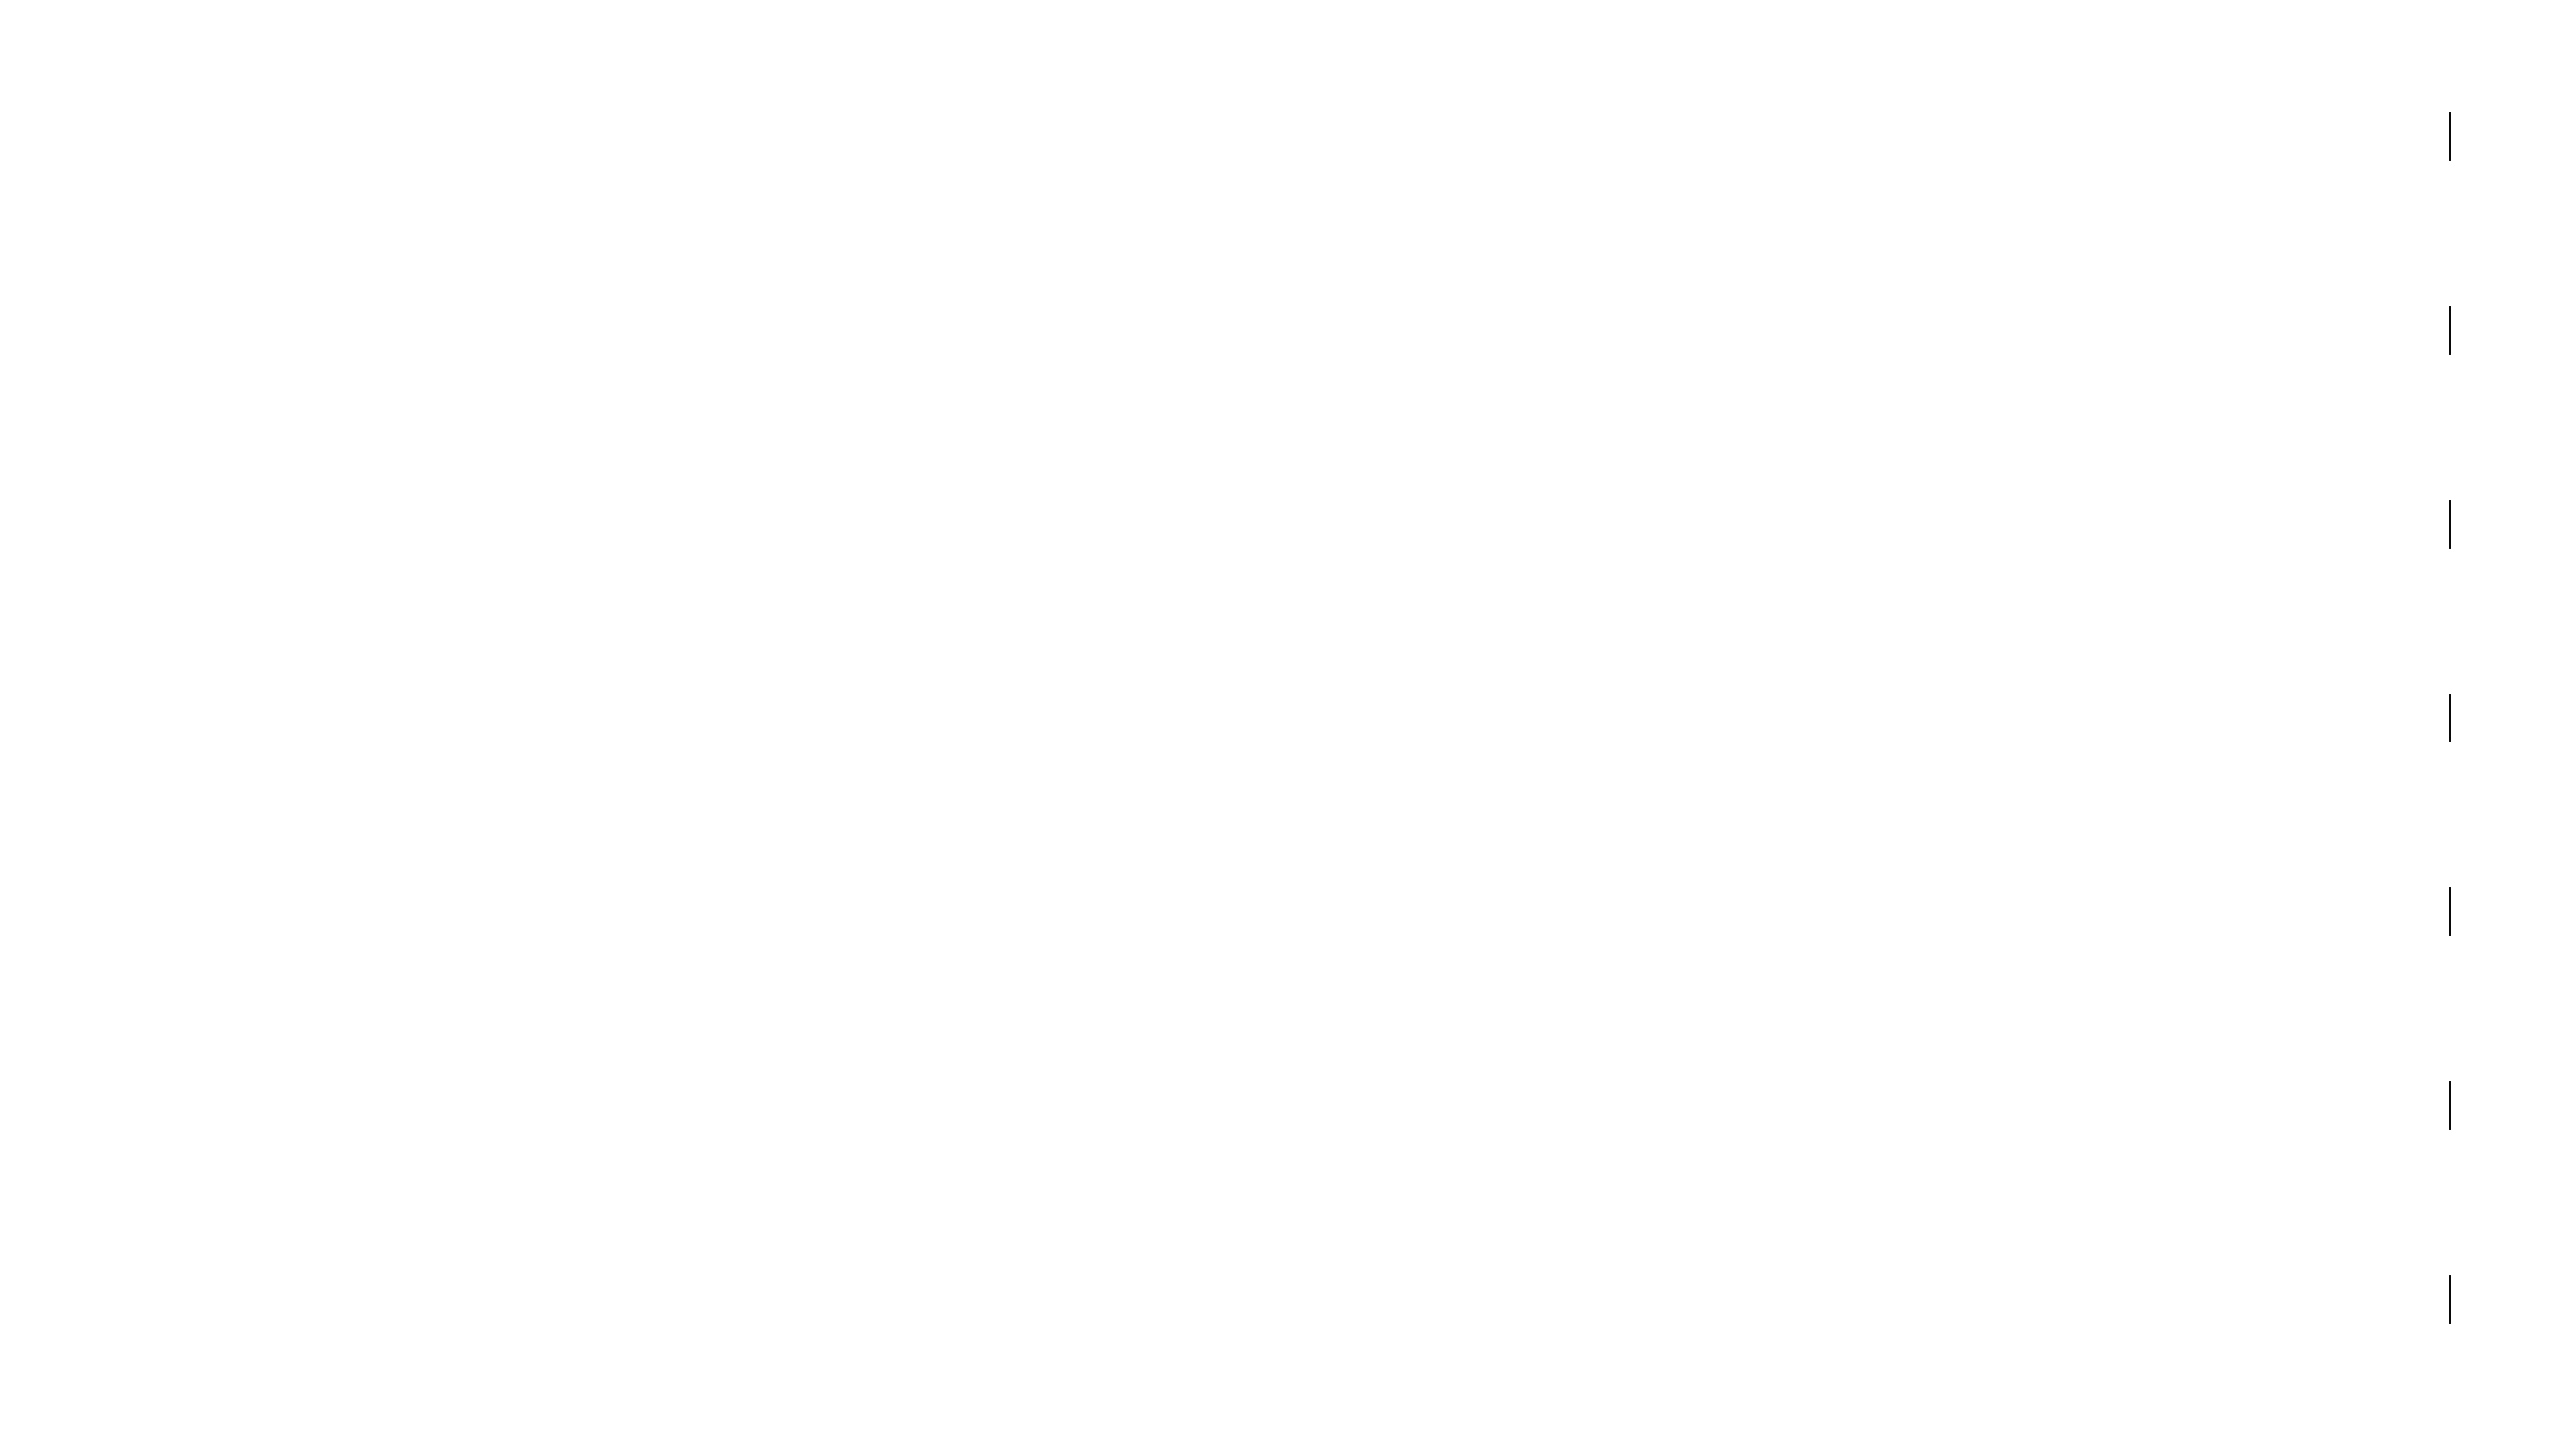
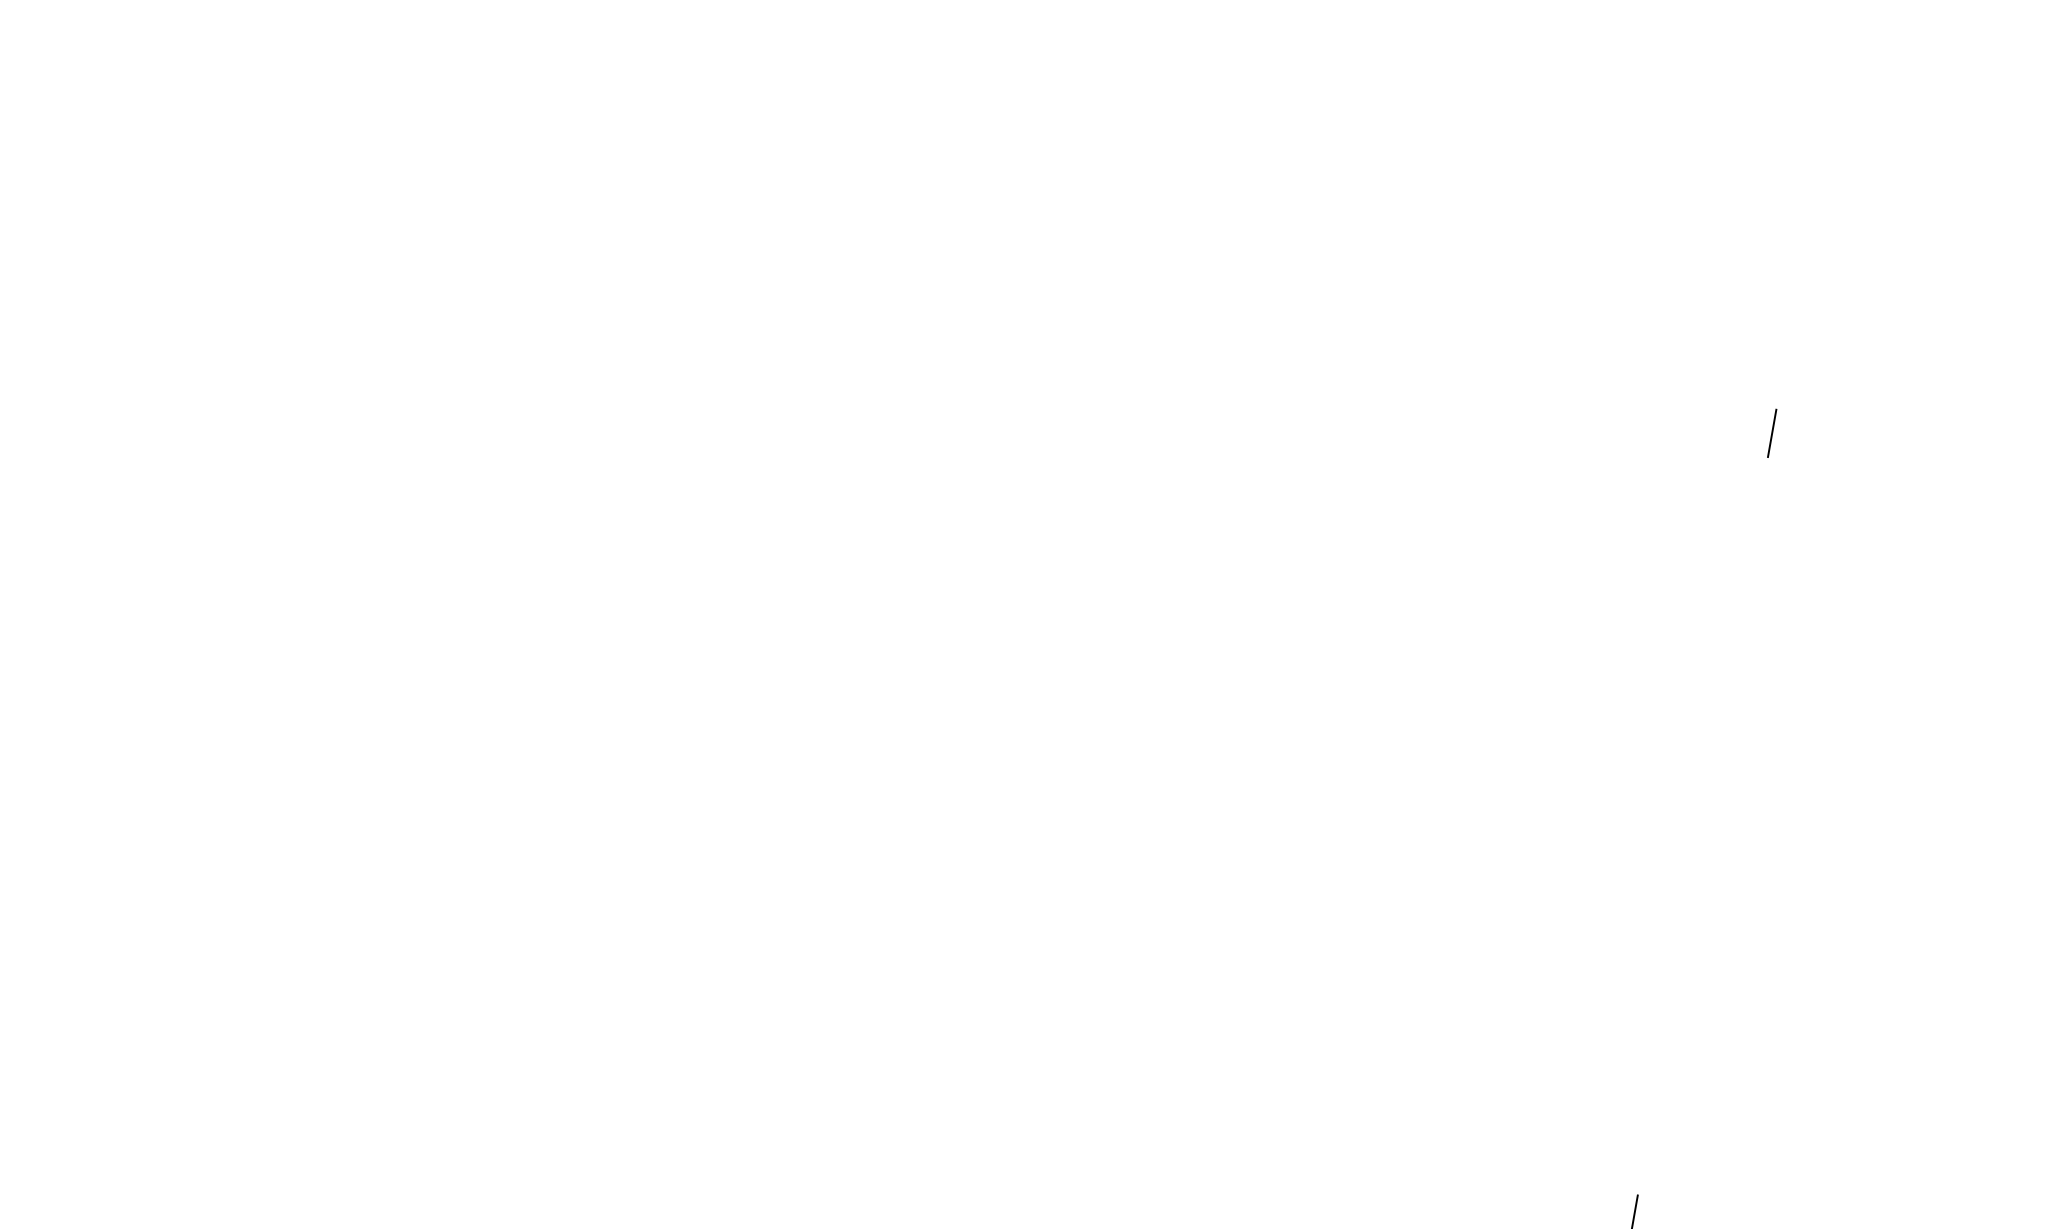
line: (2450, 136) -> (1841, 40), removed
line: (2450, 330) -> (1807, 237), removed
line: (2450, 717) -> (1737, 629), removed
line: (2450, 911) -> (1703, 826), removed
line: (2450, 1105) -> (1668, 1022), removed

